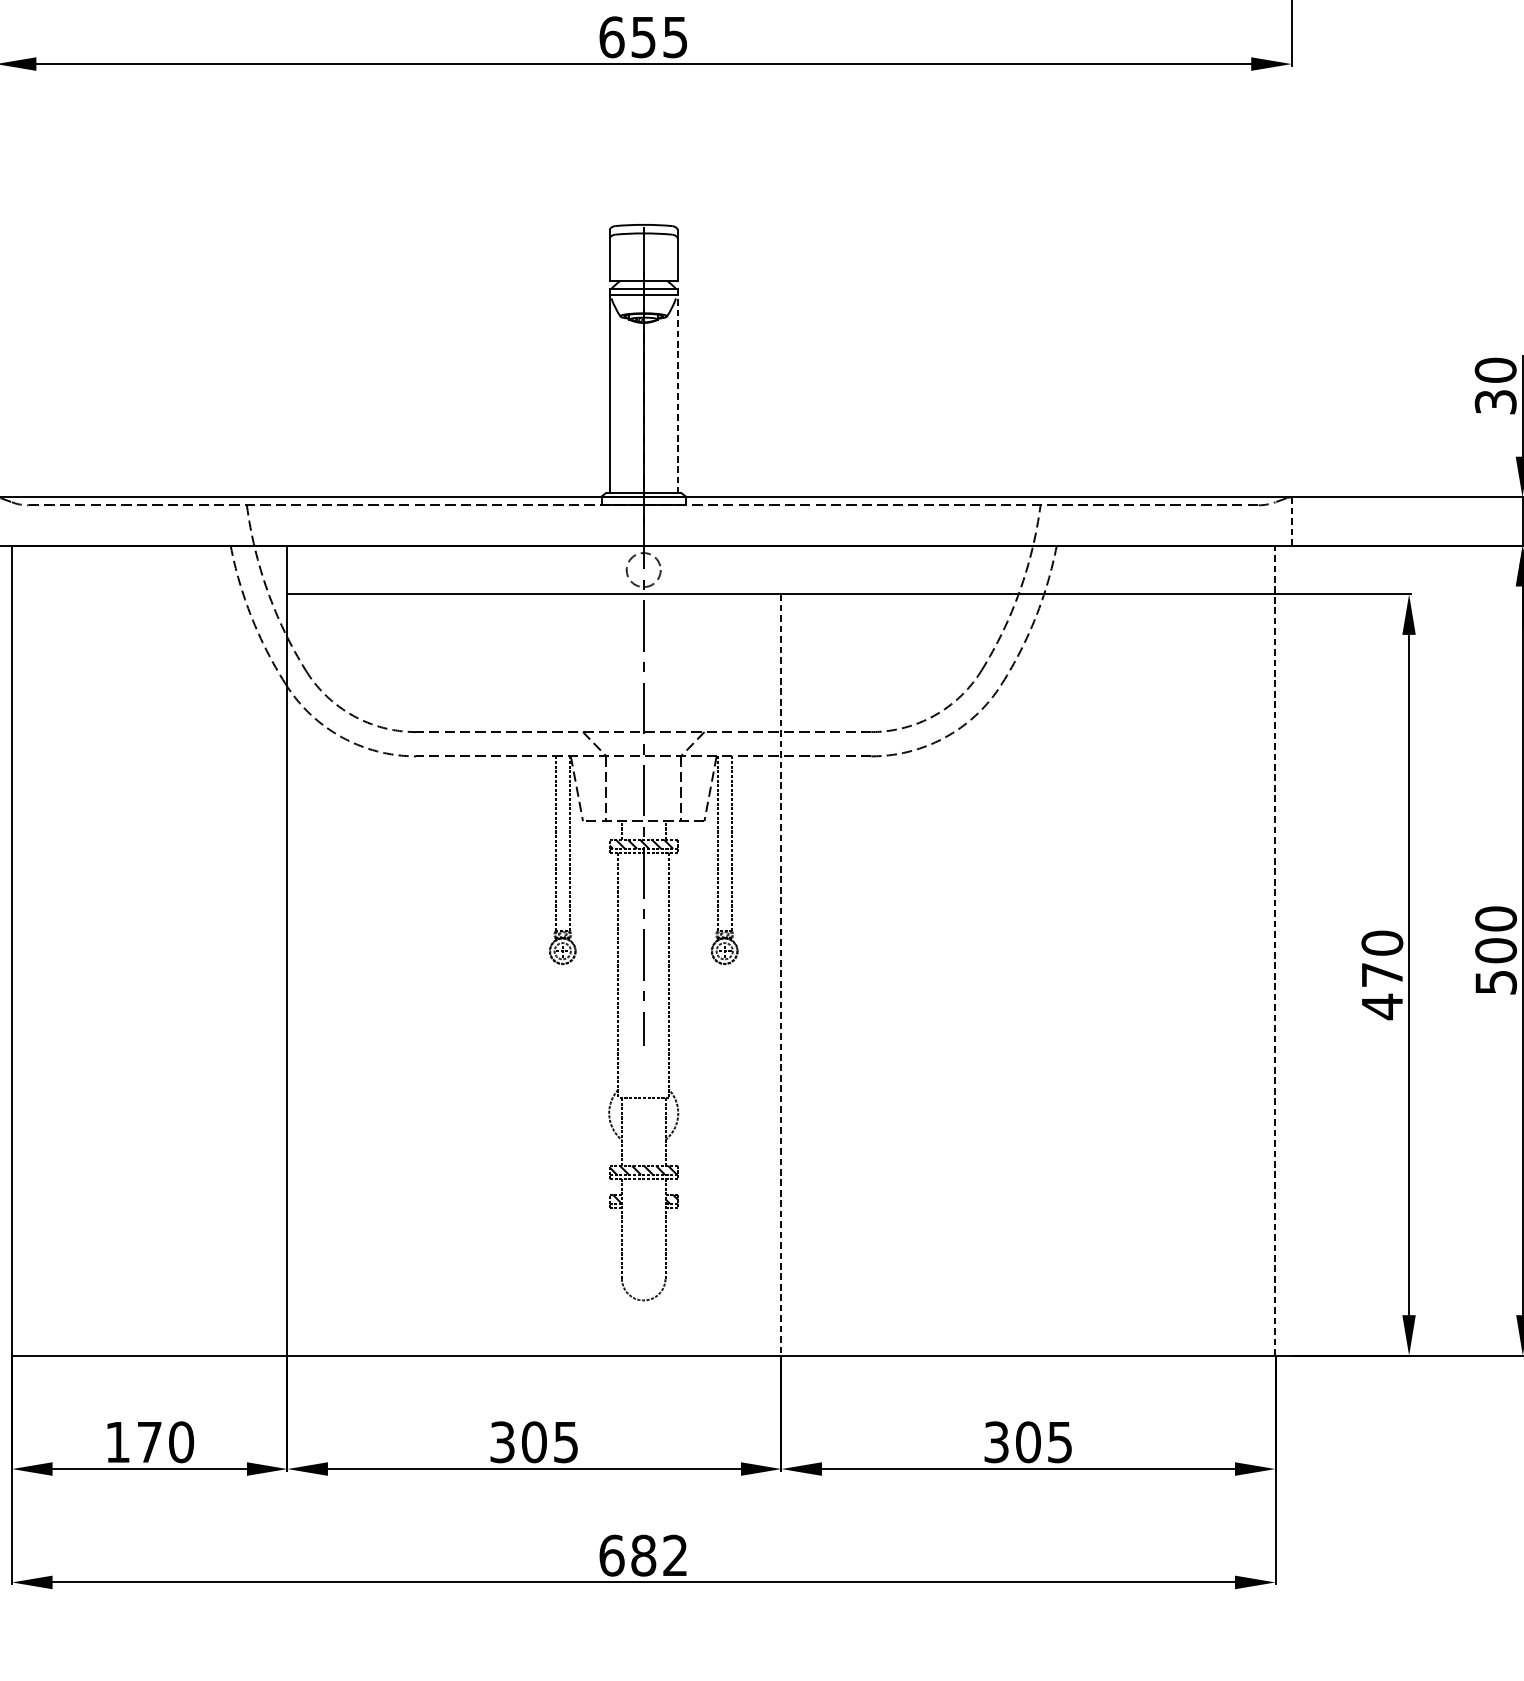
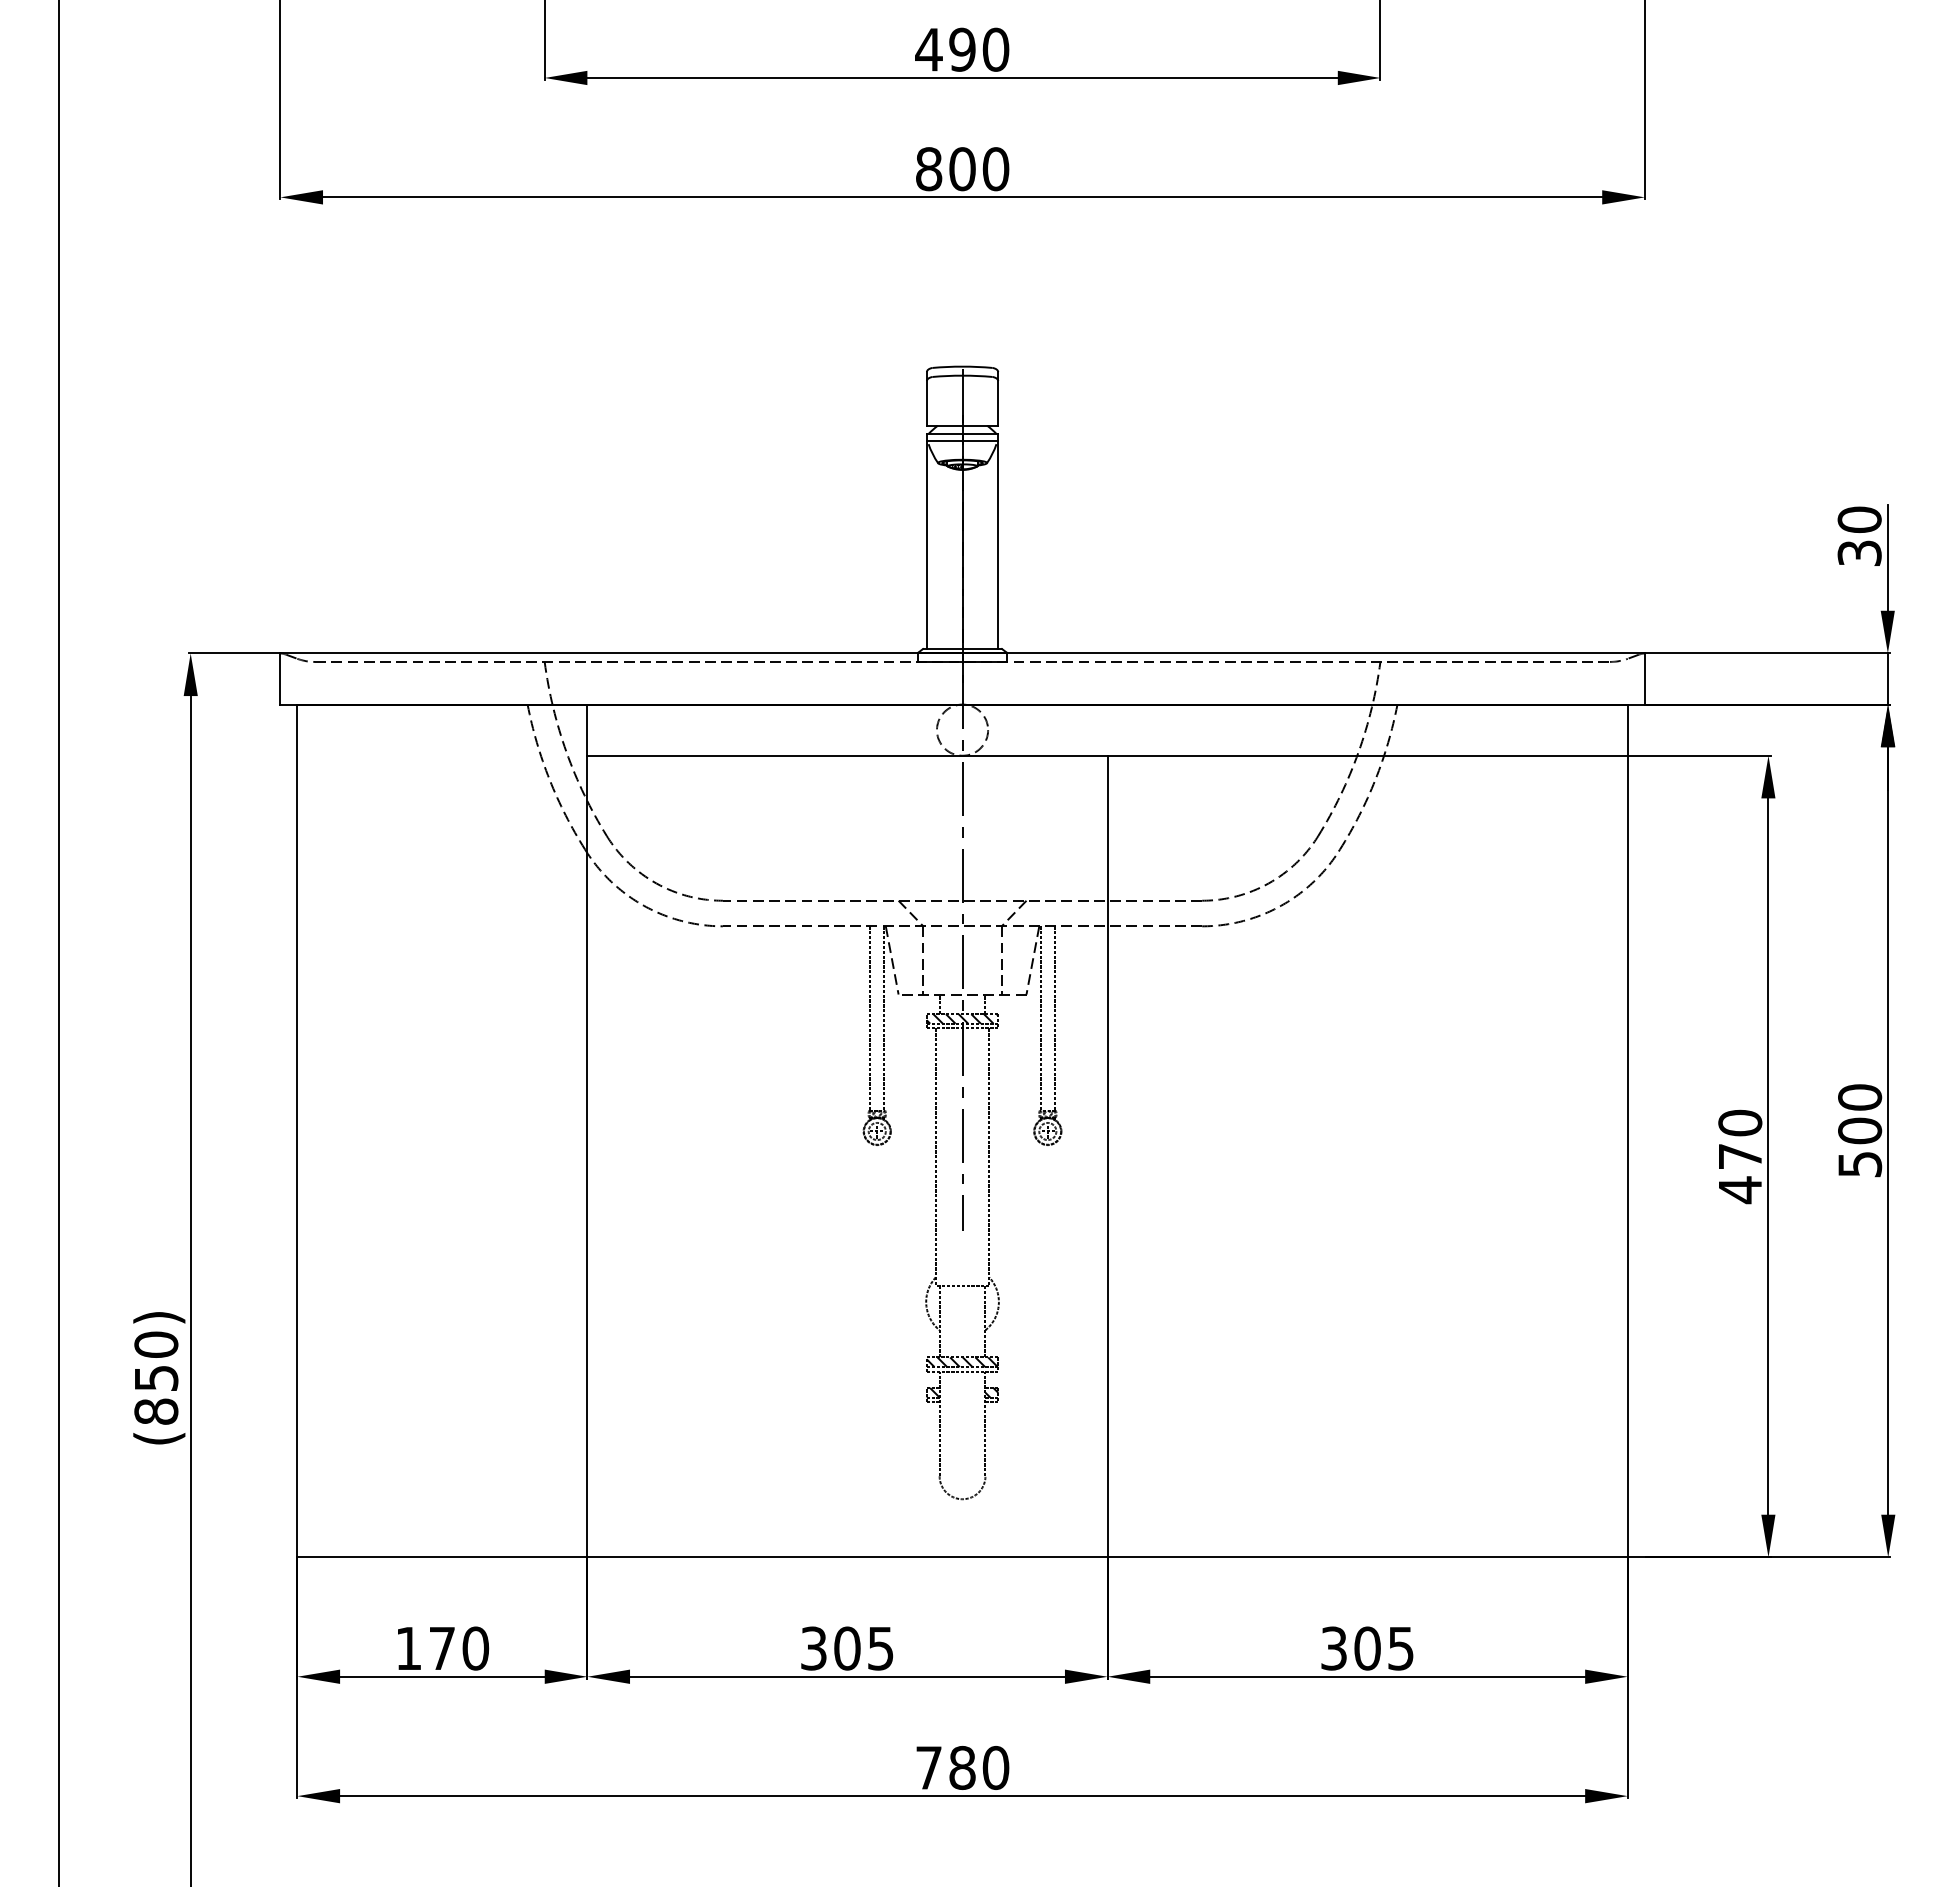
text: (643, 37) -> (962, 169), 655 -> 800
line: (677, 390) -> (998, 541), dashed -> solid
line: (1291, 521) -> (1644, 679), dashed -> solid
circle: (643, 569) -> (962, 729), size x1.43
line: (1275, 950) -> (1627, 1130), dashed -> solid
line: (781, 974) -> (1107, 1156), dashed -> solid
text: (643, 1555) -> (962, 1767), 682 -> 780

